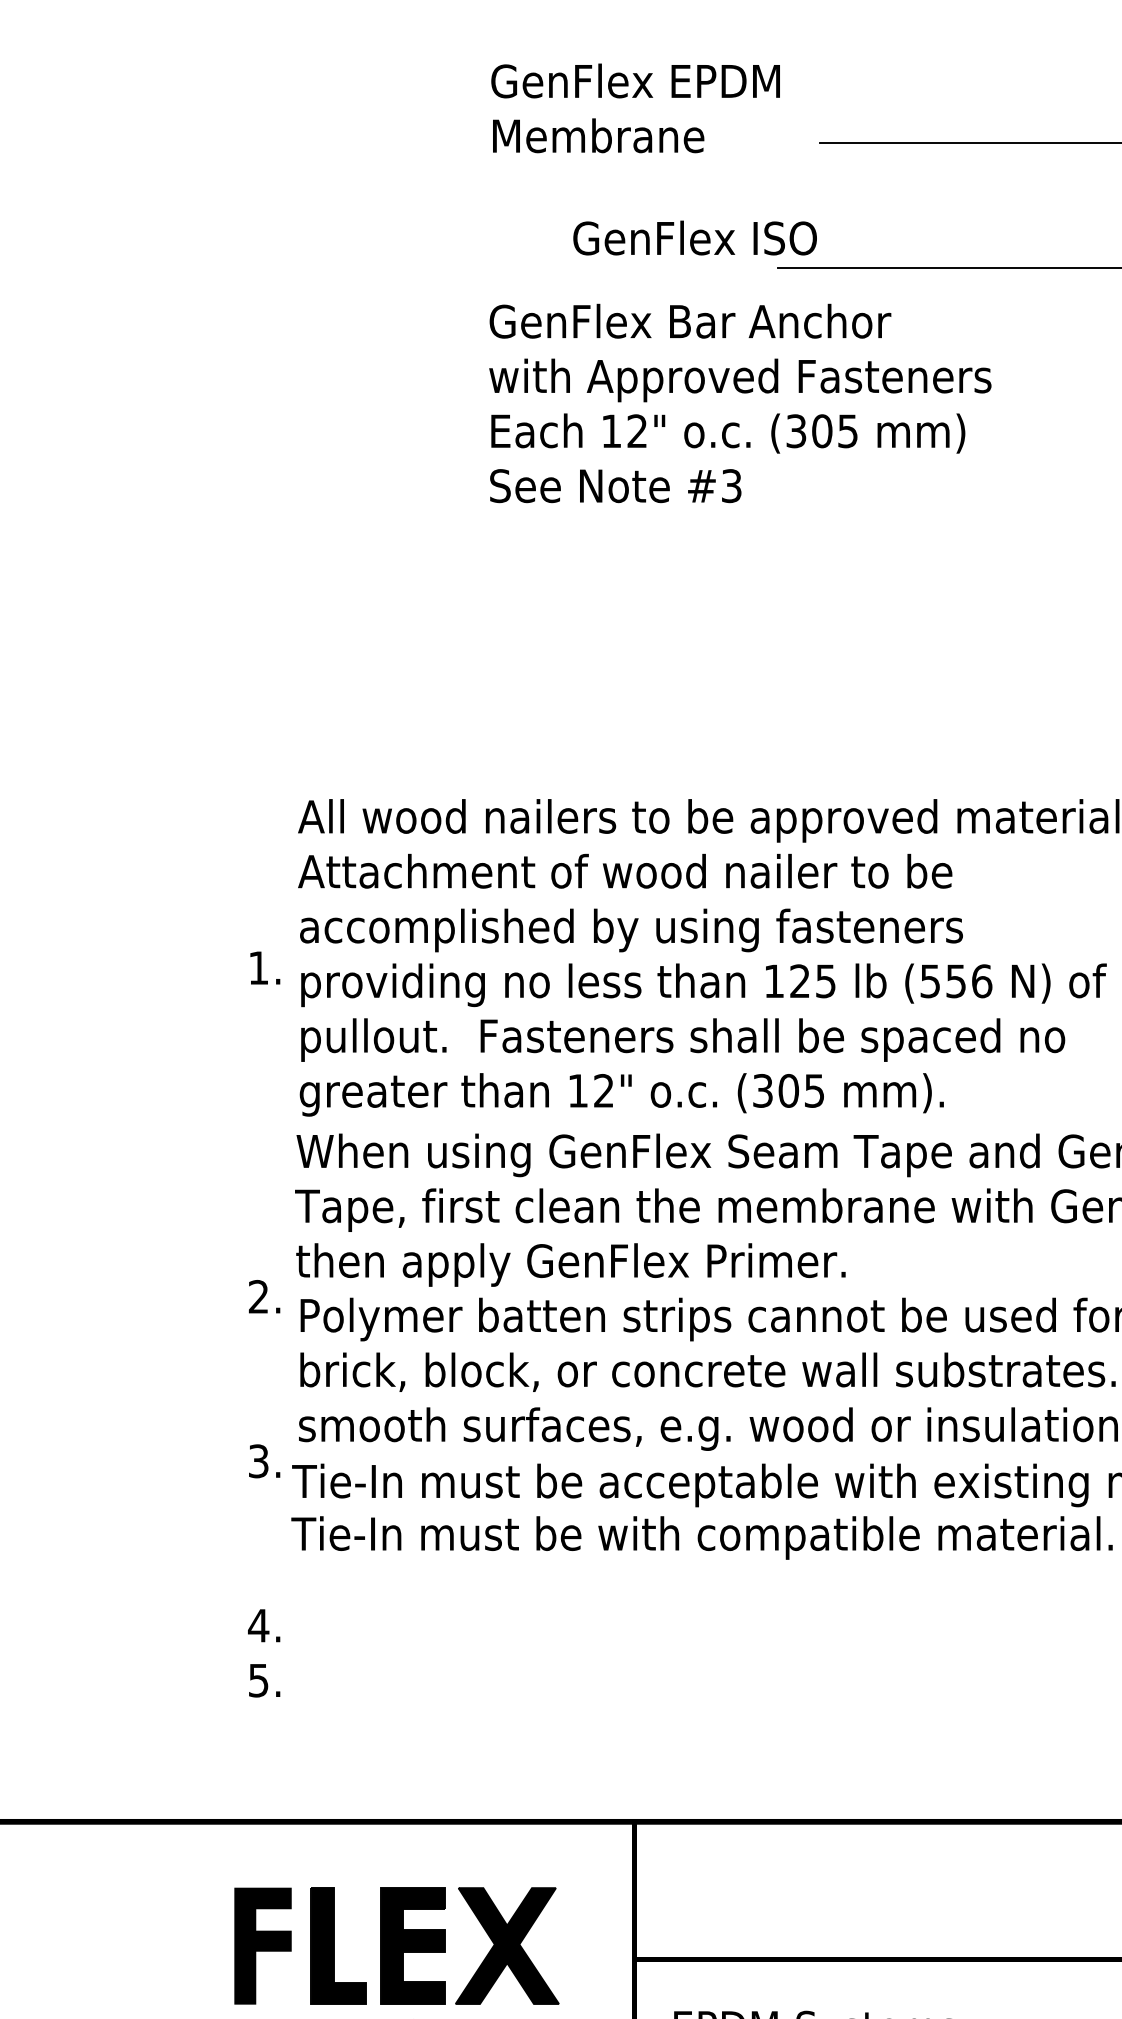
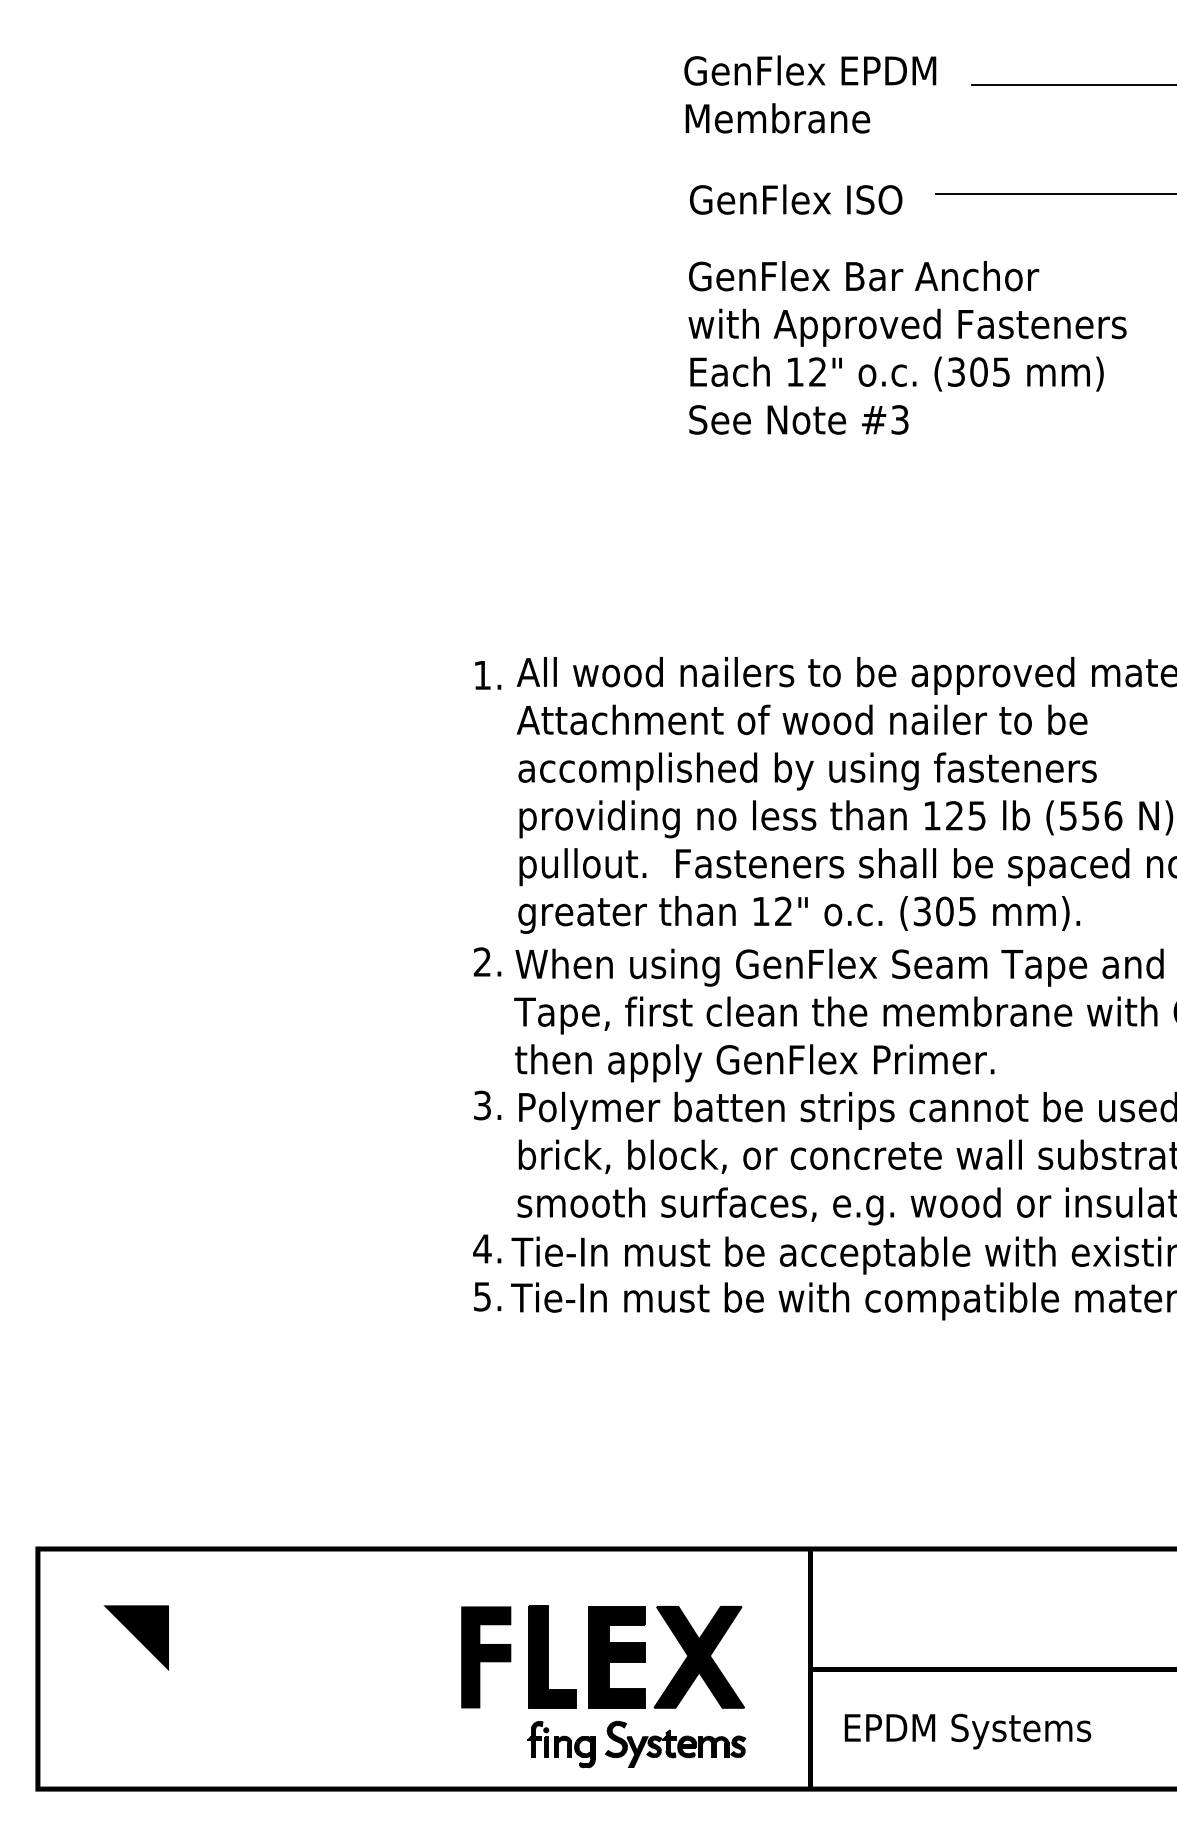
text: (635, 108) -> (810, 94), moved
text: (695, 237) -> (796, 199), moved
text: (740, 403) -> (907, 347), moved
text: (264, 1324) -> (487, 986), moved

